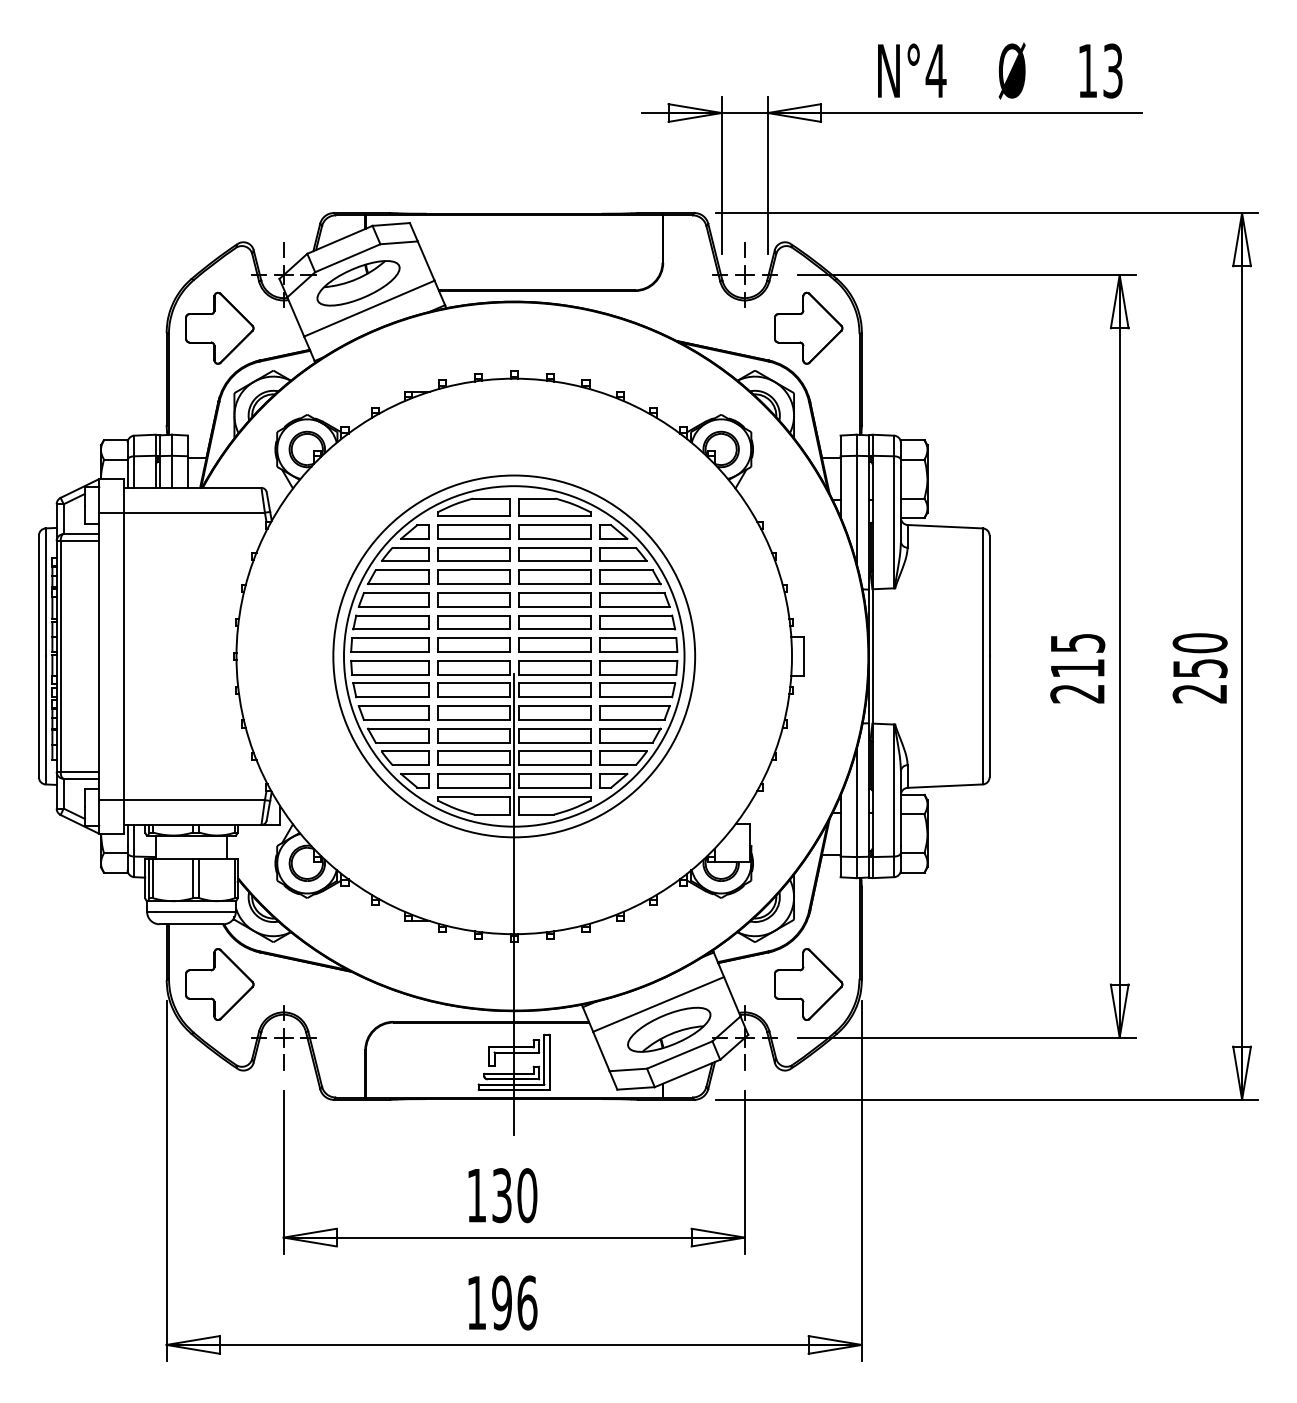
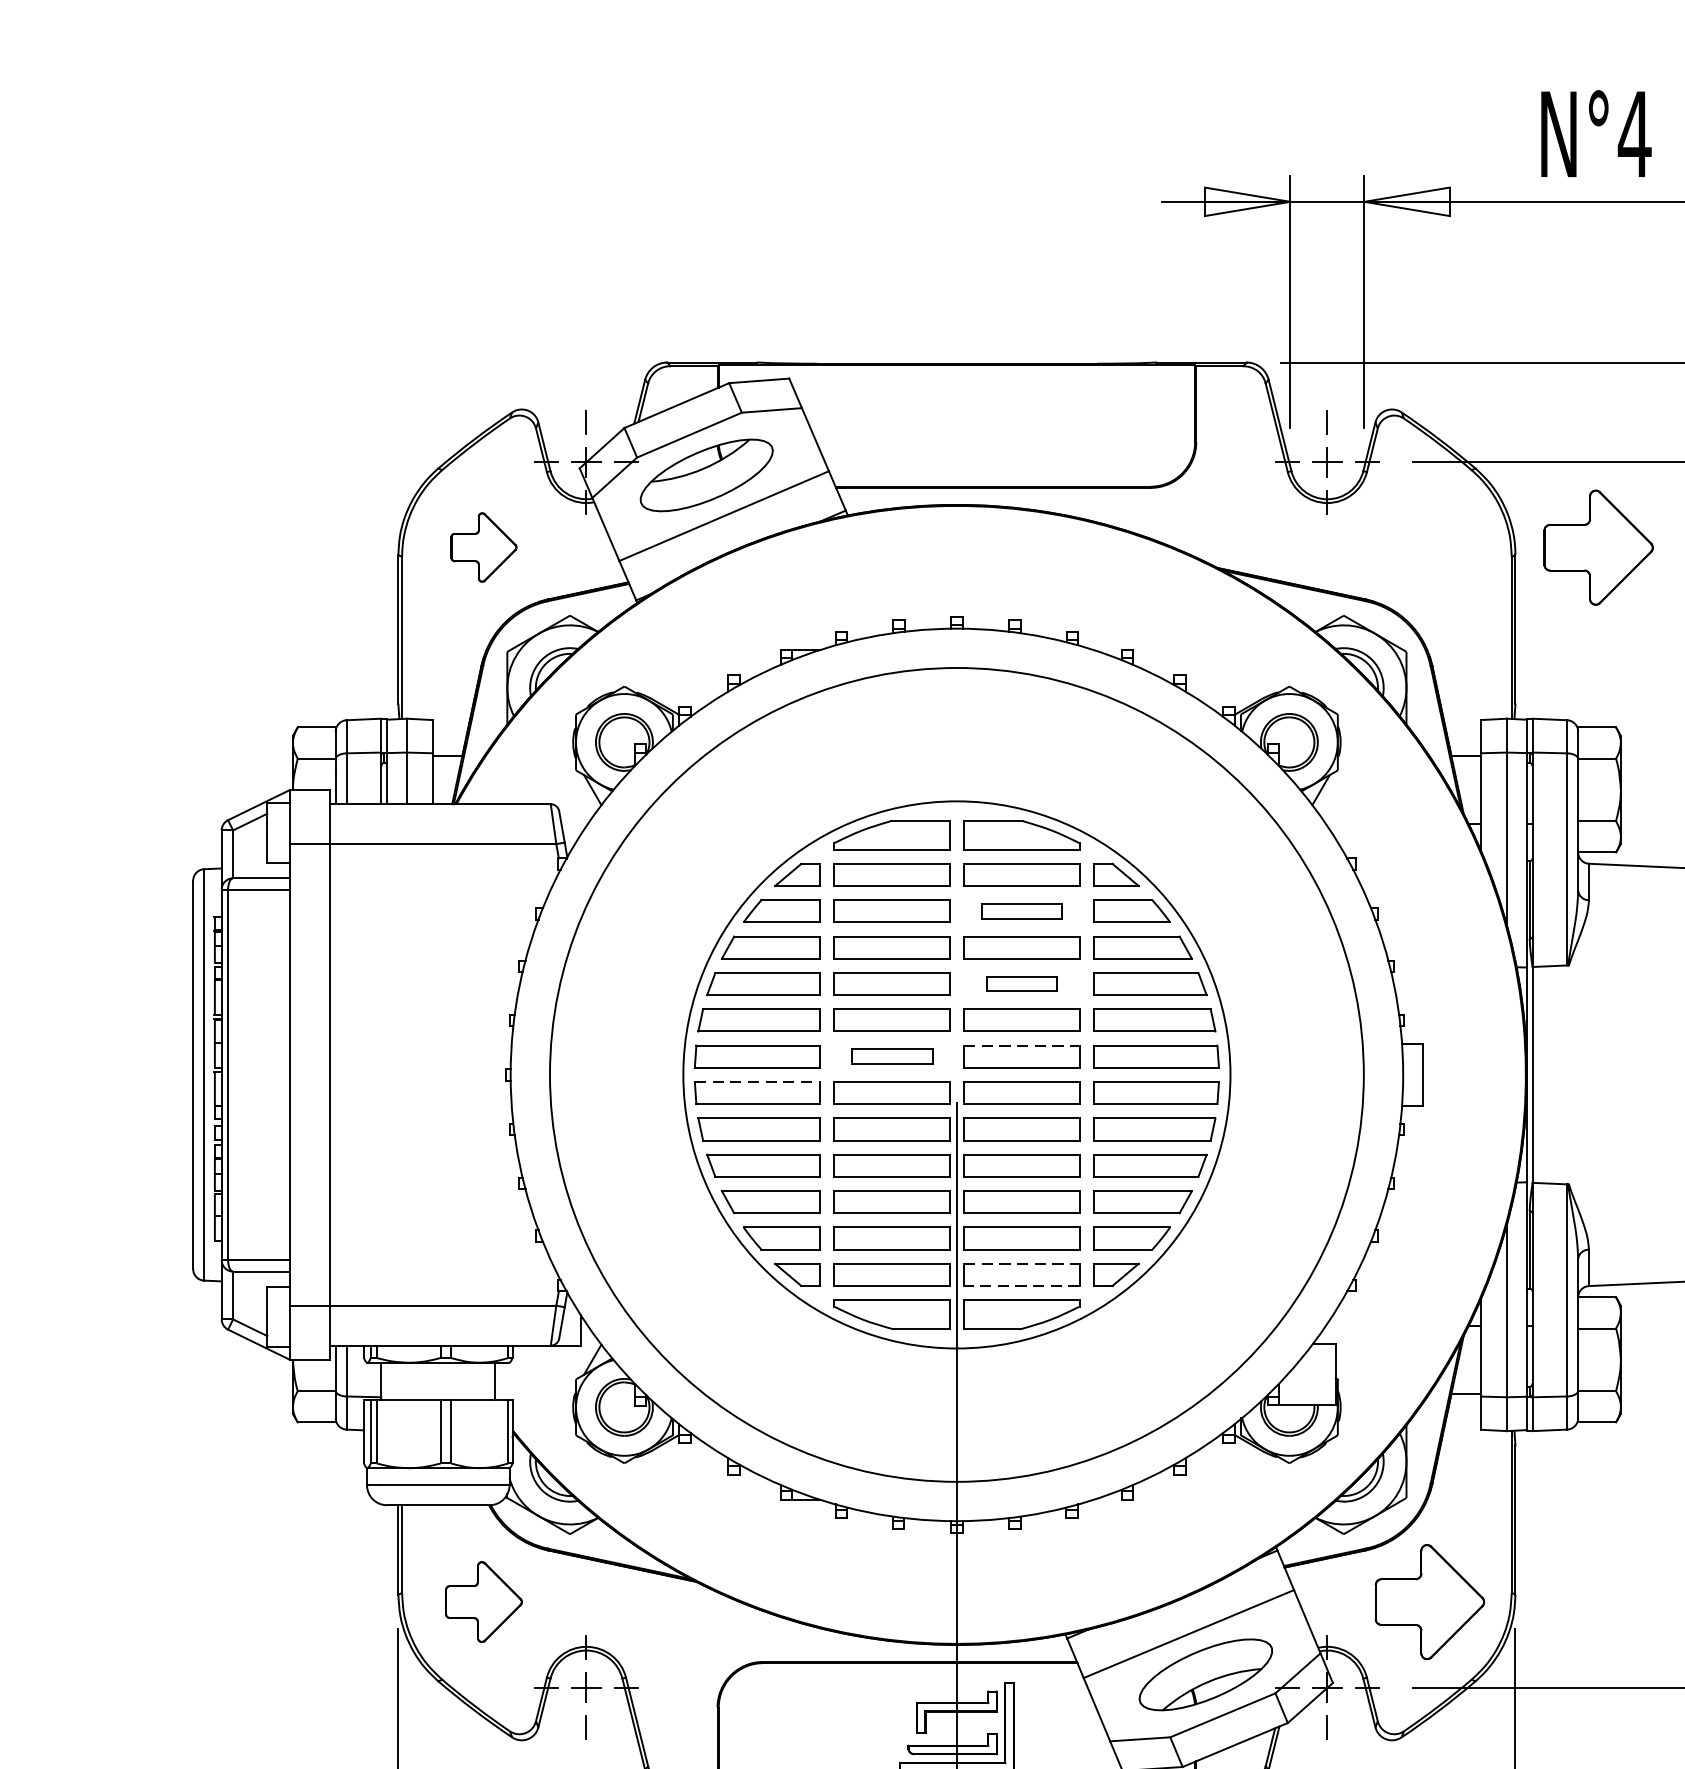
part: (219, 327) -> (483, 546), size x0.6
part: (808, 327) -> (1598, 546), moved
part: (554, 554) -> (1021, 911), size x0.7
part: (554, 599) -> (1021, 983), size x0.6
line: (554, 638) -> (1021, 1046), solid -> dashed
part: (473, 644) -> (891, 1055), size x0.7
circle: (514, 656) -> (957, 1075), size x1.4
line: (390, 660) -> (758, 1081), solid -> dashed
line: (554, 774) -> (1021, 1264), solid -> dashed
line: (554, 787) -> (1021, 1285), solid -> dashed
part: (219, 984) -> (483, 1602), size x0.7

